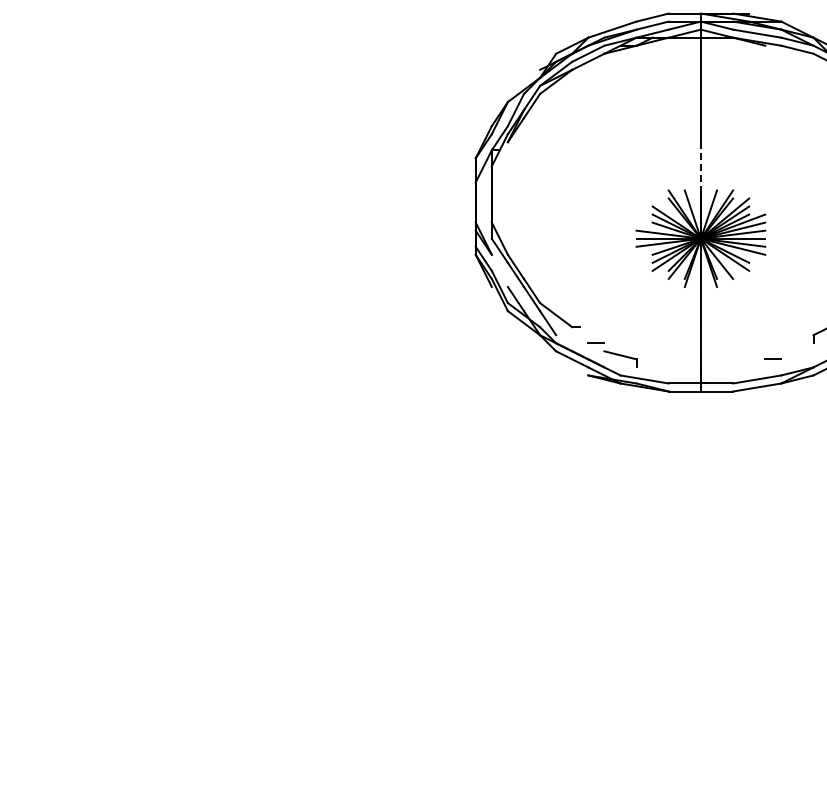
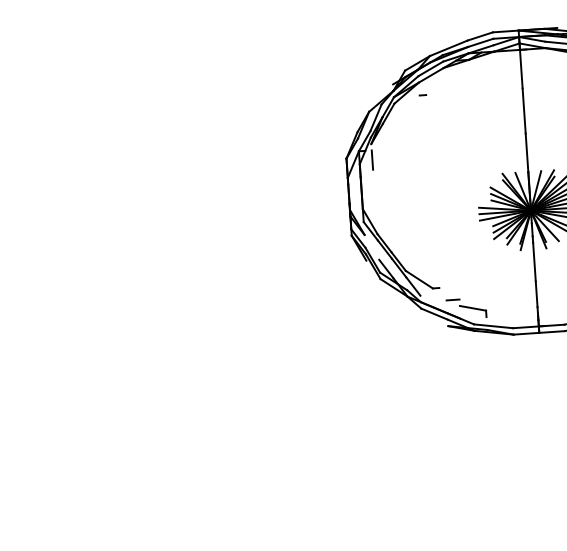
line: (575, 85) -> (422, 94), added
line: (507, 162) -> (372, 160), added
line: (700, 166) -> (526, 152), dashed -> solid

